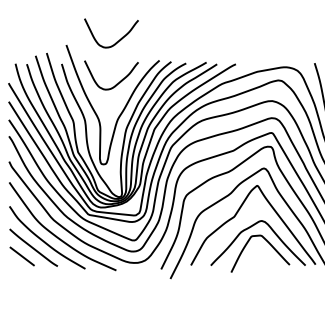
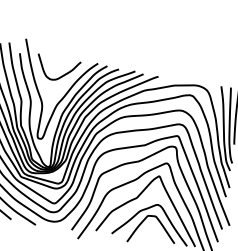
curve: (116, 41) -> (66, 42), removed

